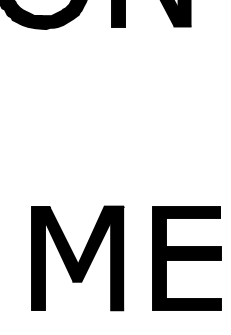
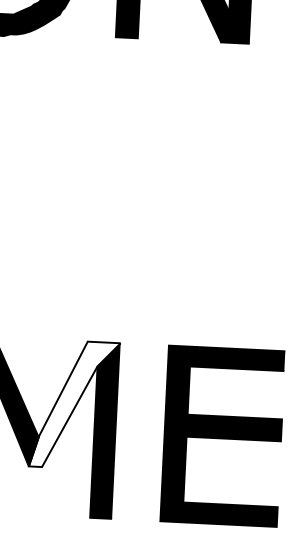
fill: (98, 243) -> (74, 403), removed

